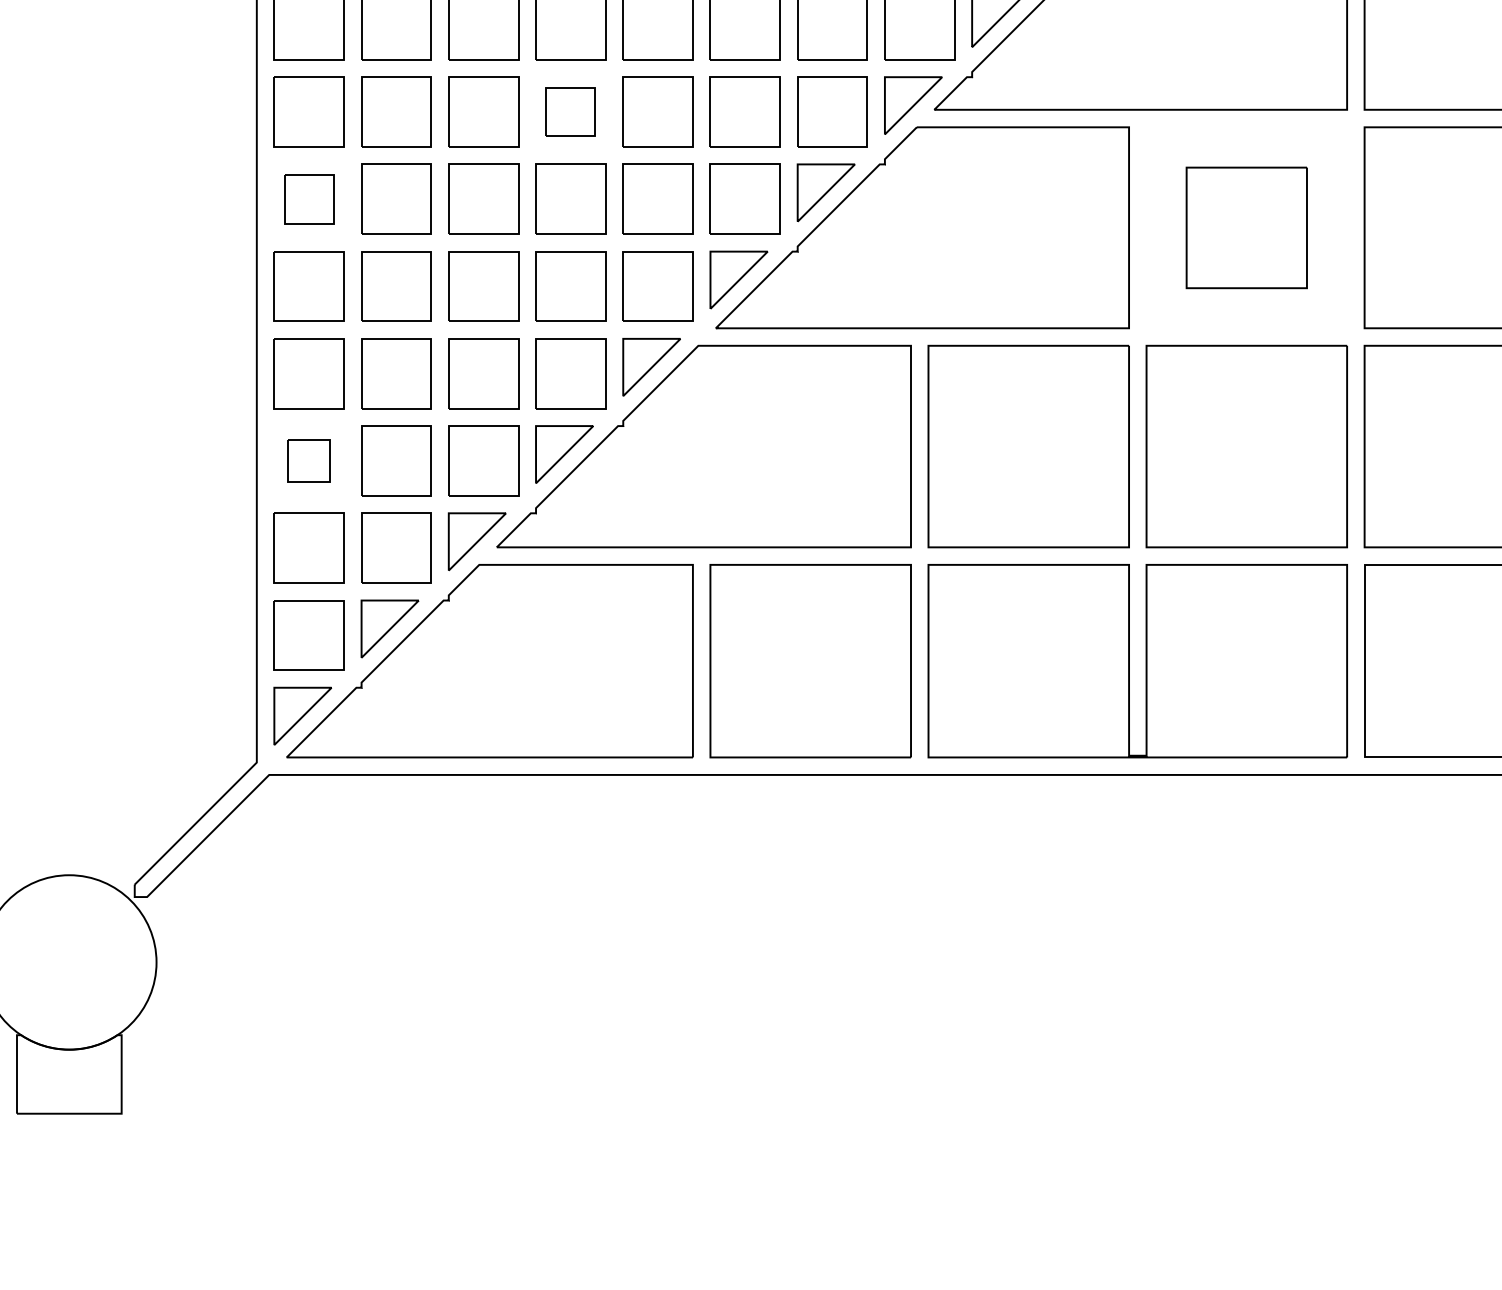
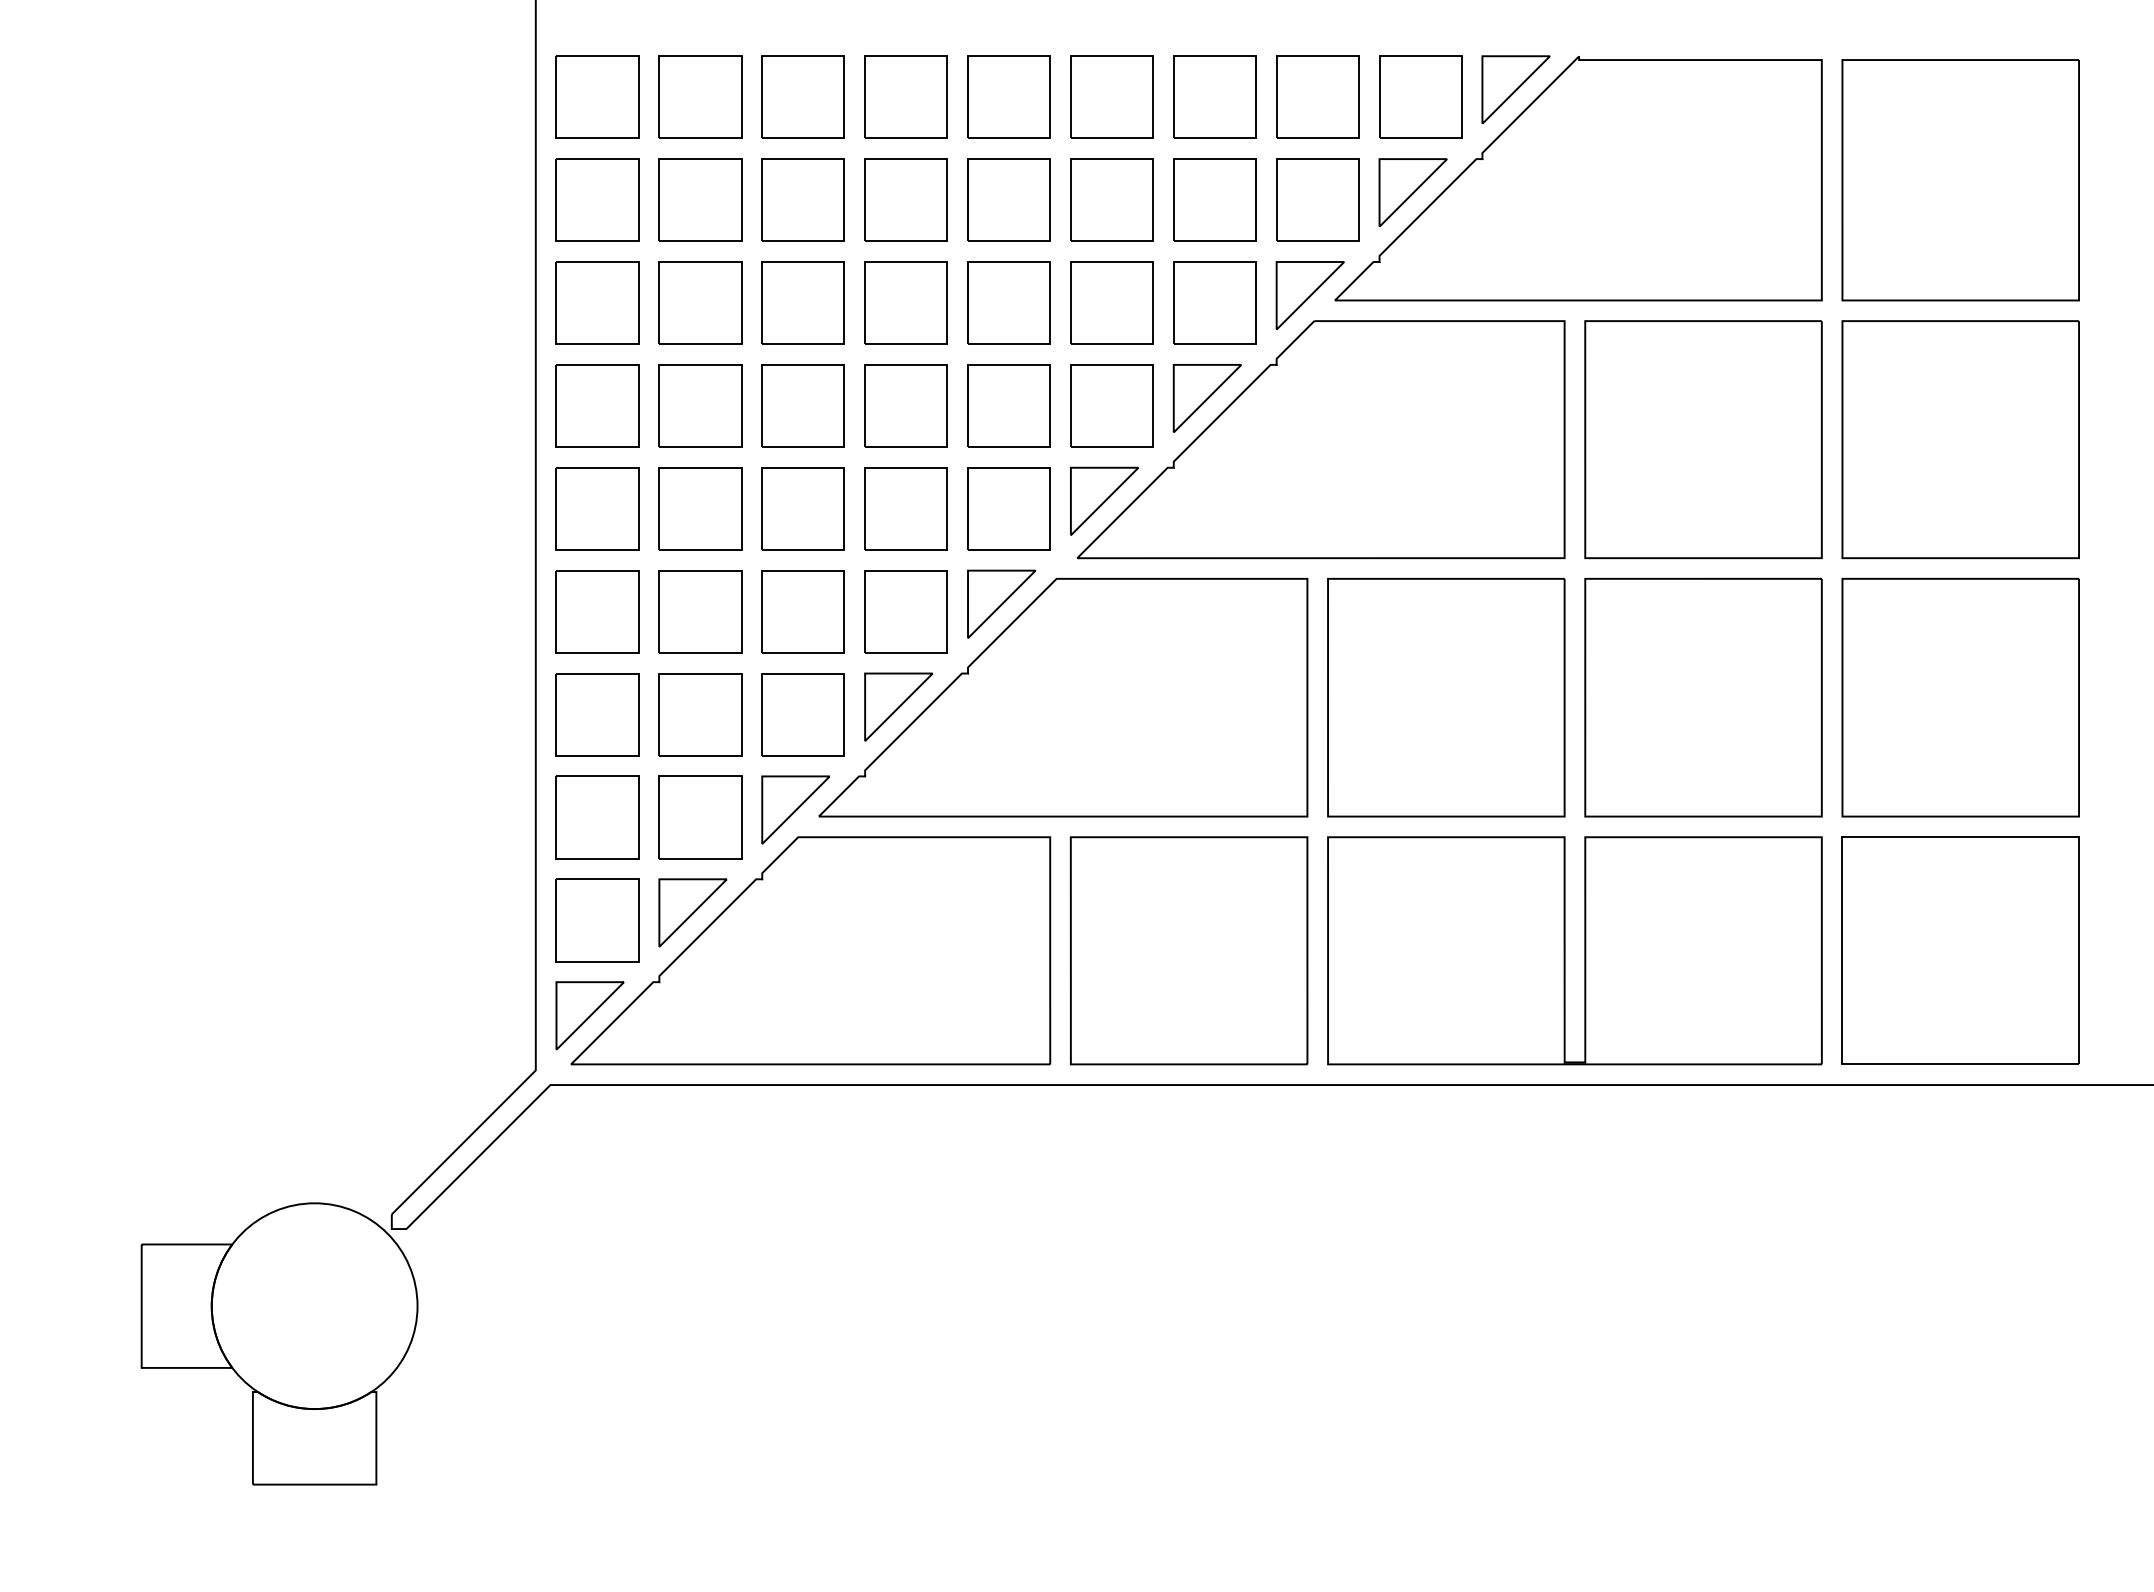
part: (570, 111) -> (905, 302), size x1.43
part: (309, 198) -> (597, 405), size x1.43
part: (1246, 227) -> (1703, 439), size x1.67
part: (309, 460) -> (597, 714), size x1.67

